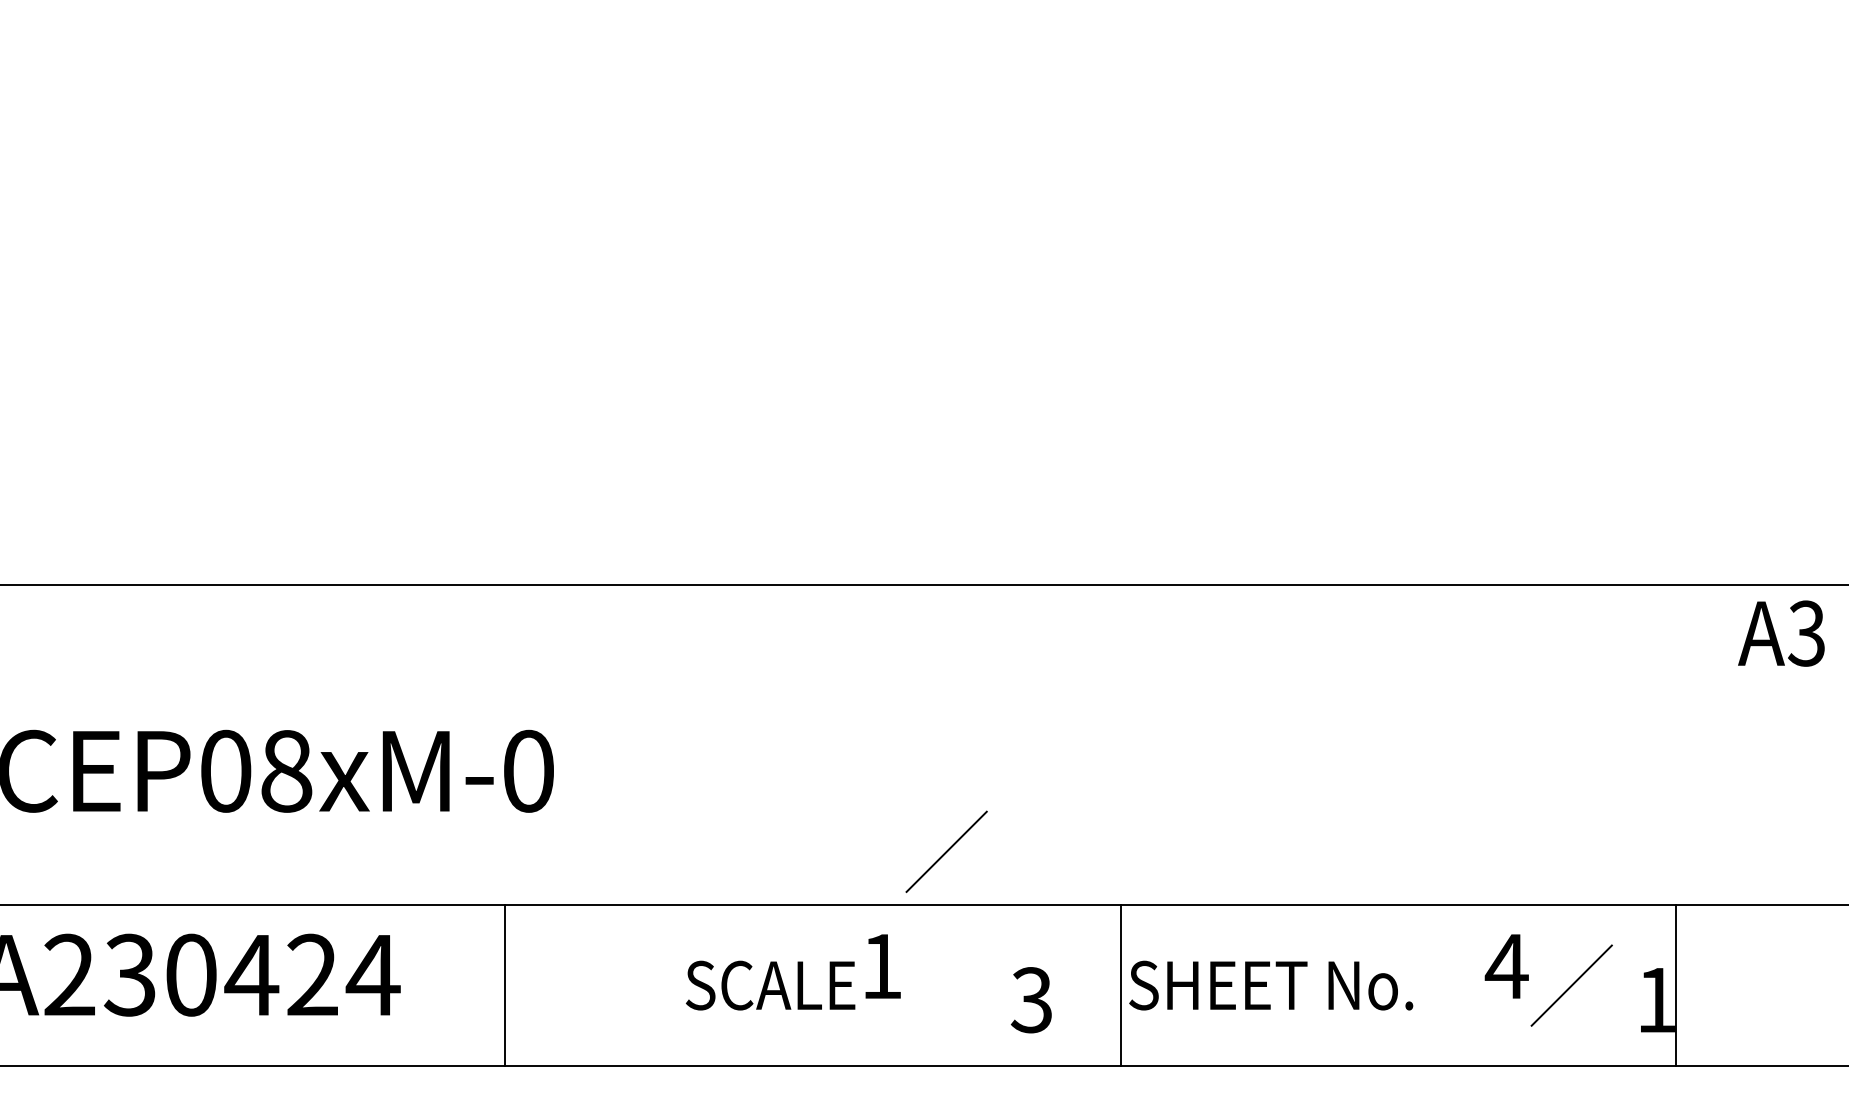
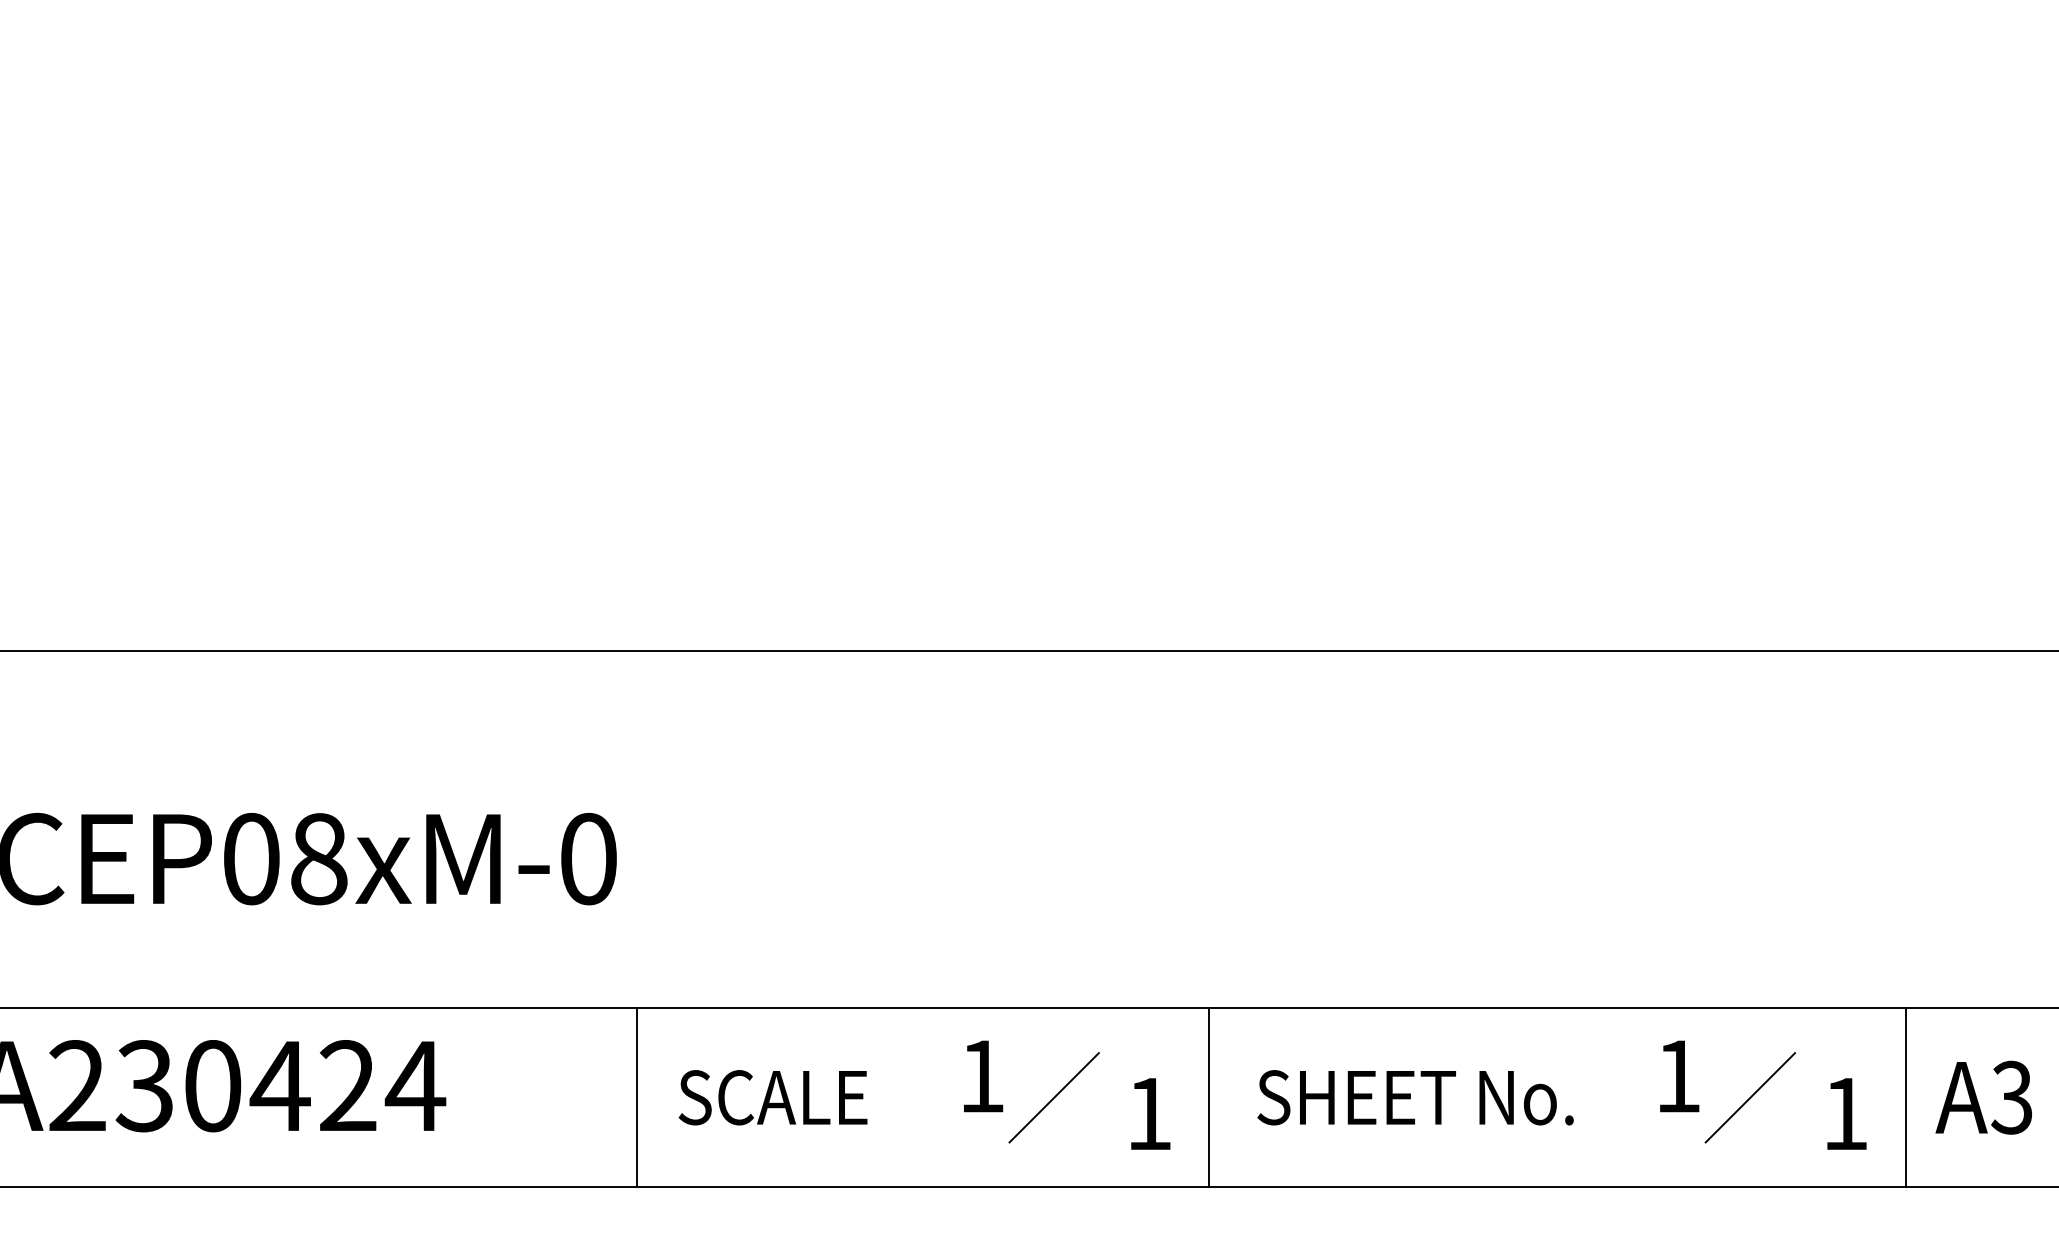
text: (1781, 633) -> (1983, 1097), moved
line: (946, 851) -> (1053, 1097), moved
text: (1506, 966) -> (1677, 1076), 4 -> 1
line: (505, 985) -> (637, 1097), moved
text: (770, 985) -> (772, 1097), moved
line: (1121, 985) -> (1208, 1097), moved
line: (1676, 985) -> (1905, 1097), moved
text: (1031, 999) -> (1148, 1113), 3 -> 1

